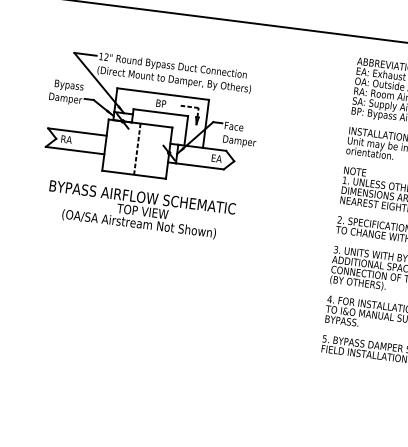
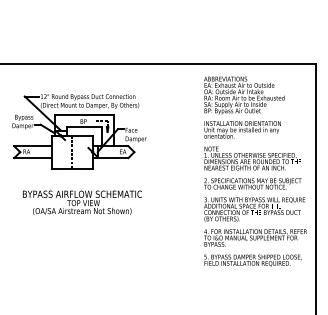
text: (141, 210) -> (82, 202), moved

